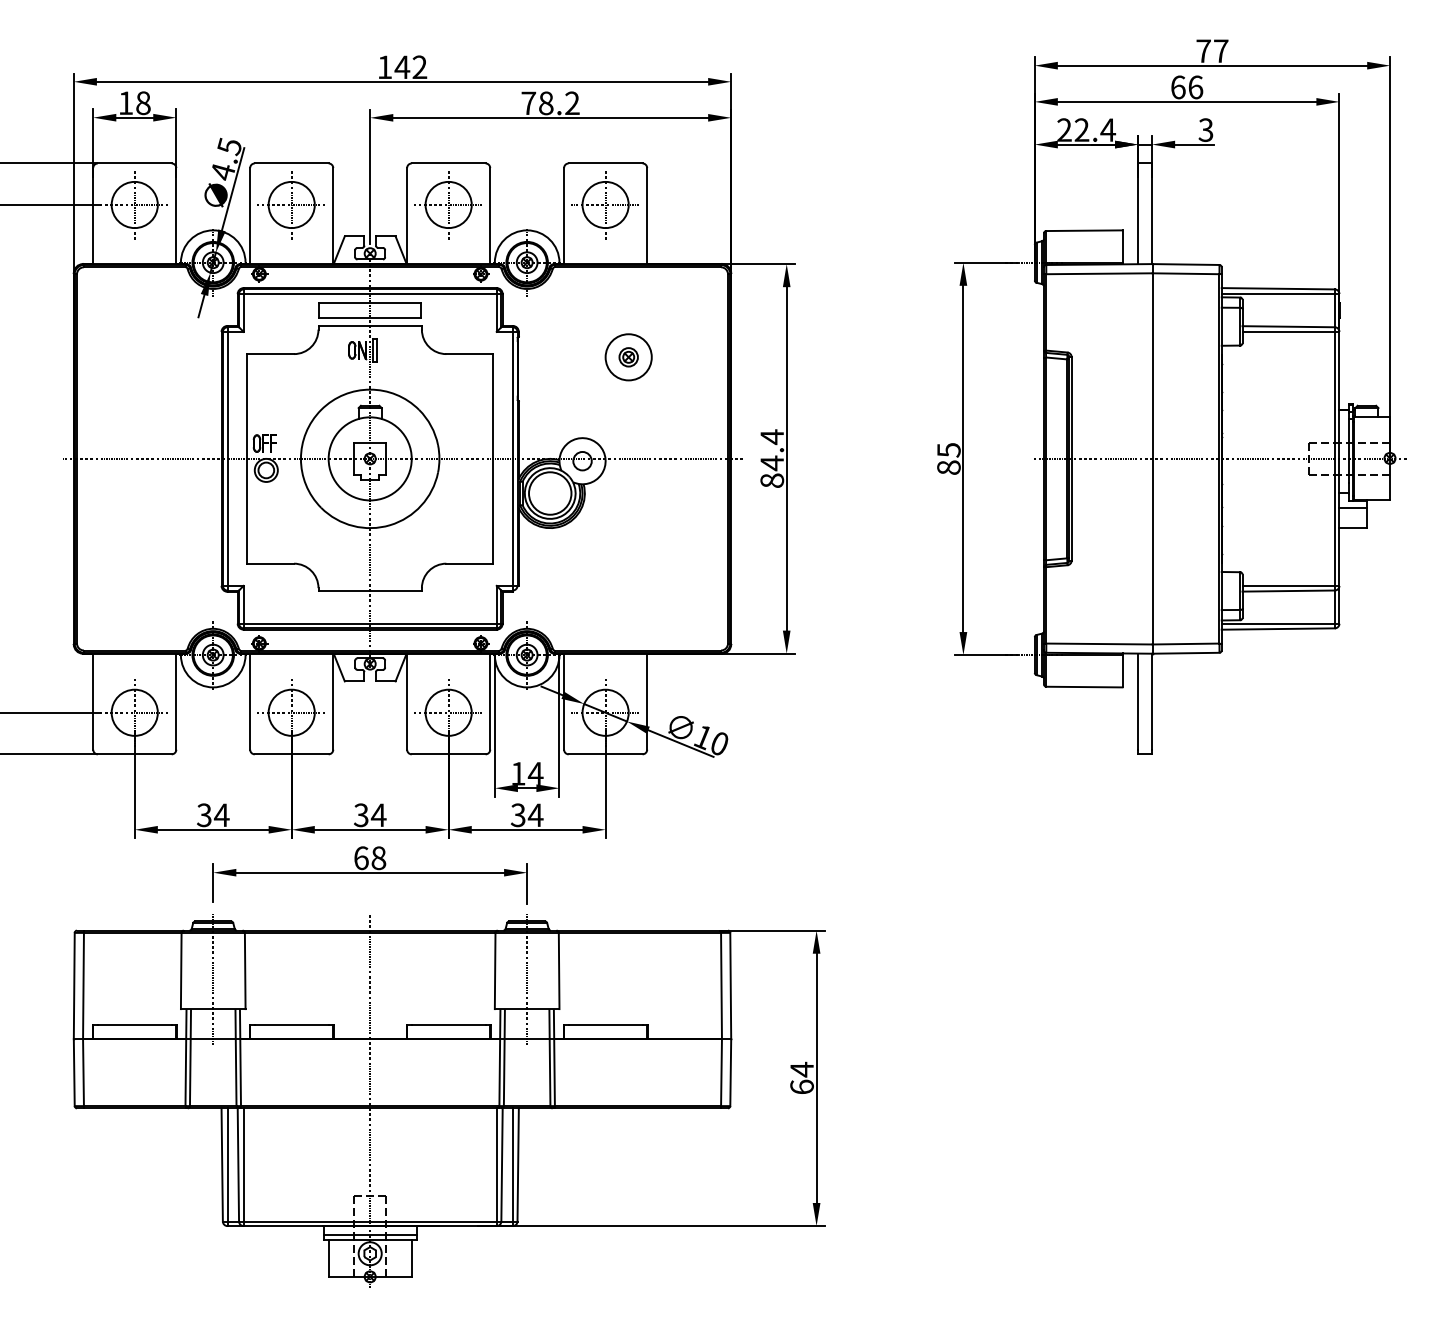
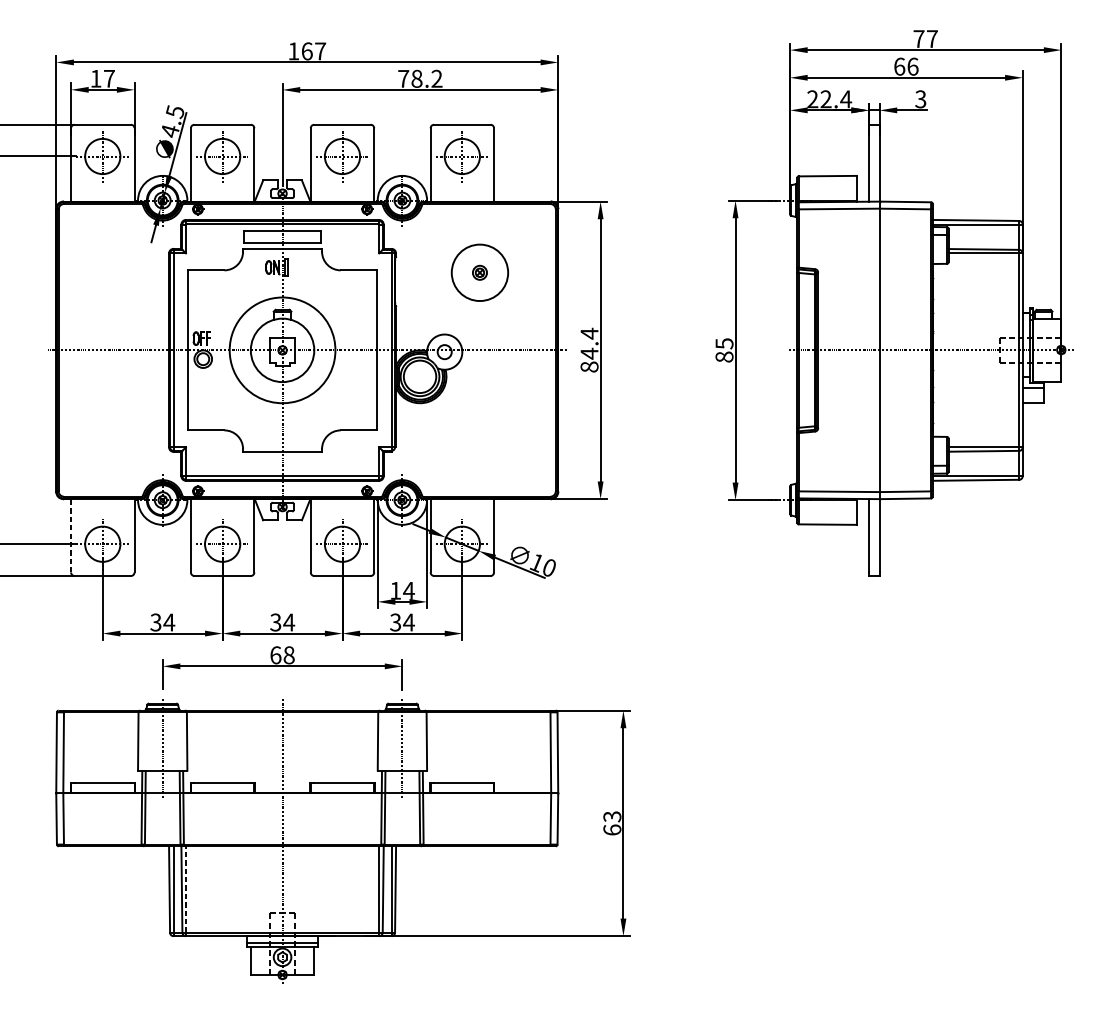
text: (410, 67) -> (313, 51), 142 -> 167
text: (143, 103) -> (109, 79), 18 -> 17
circle: (628, 357) -> (479, 272), size x1.6
line: (93, 701) -> (71, 535), solid -> dashed
text: (801, 1069) -> (611, 816), 64 -> 63
line: (243, 1164) -> (185, 889), solid -> dashed

